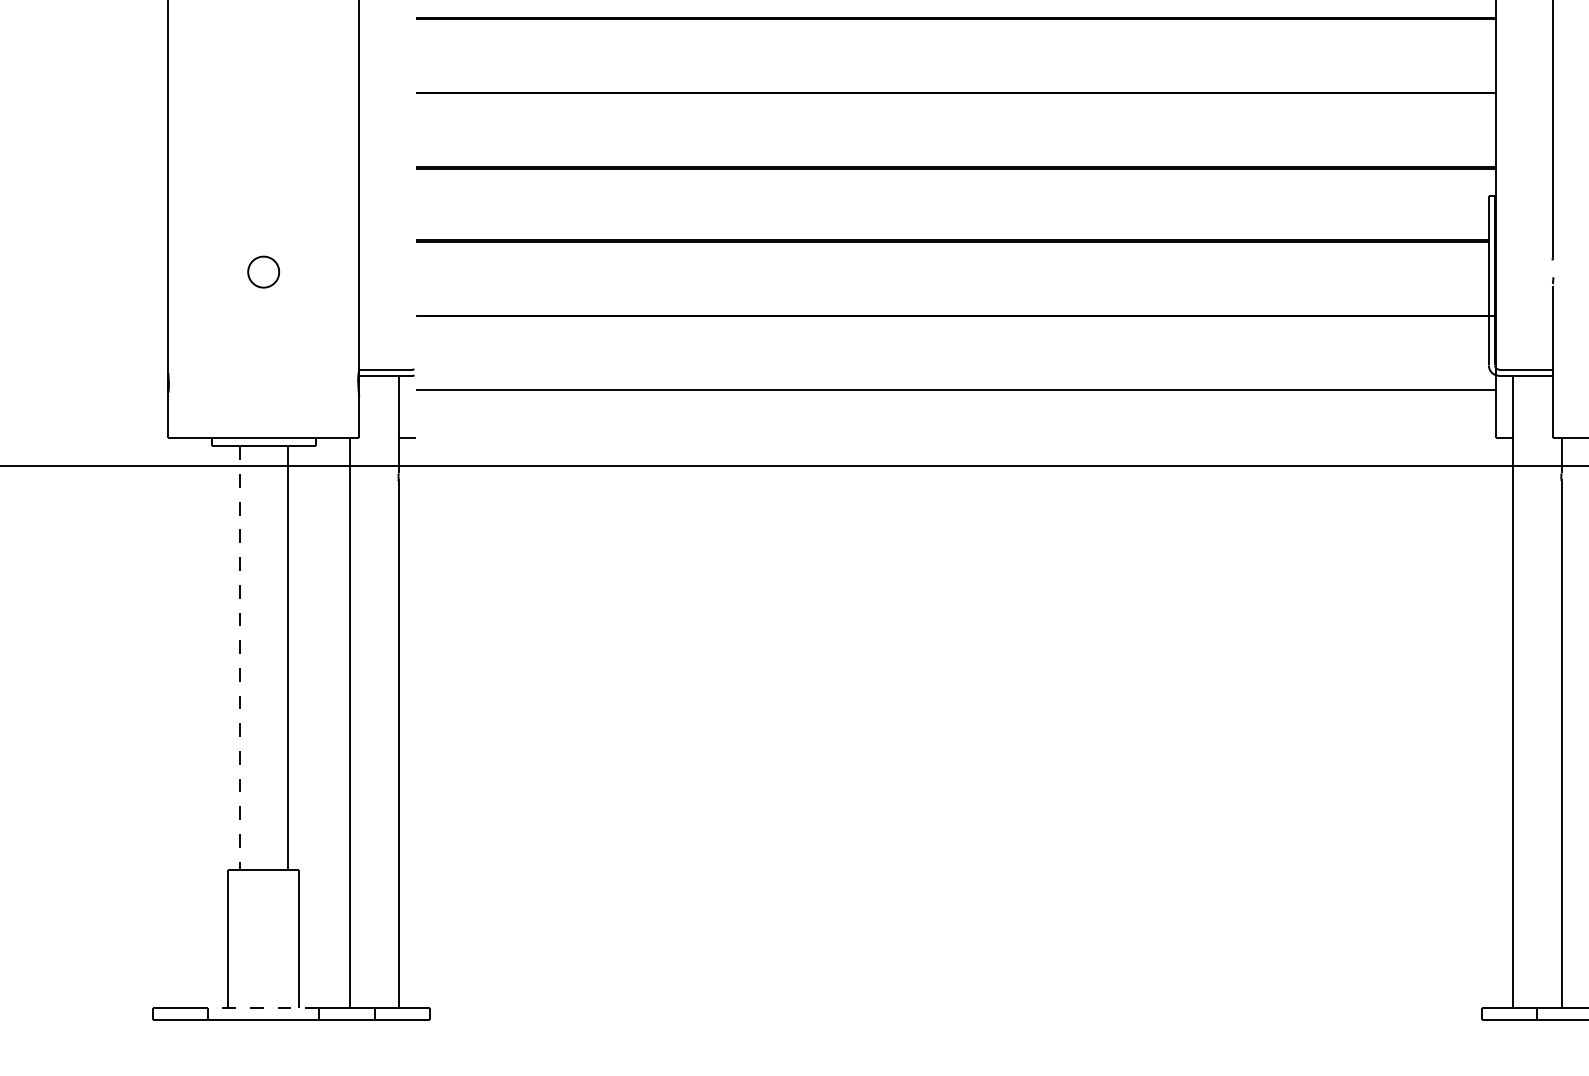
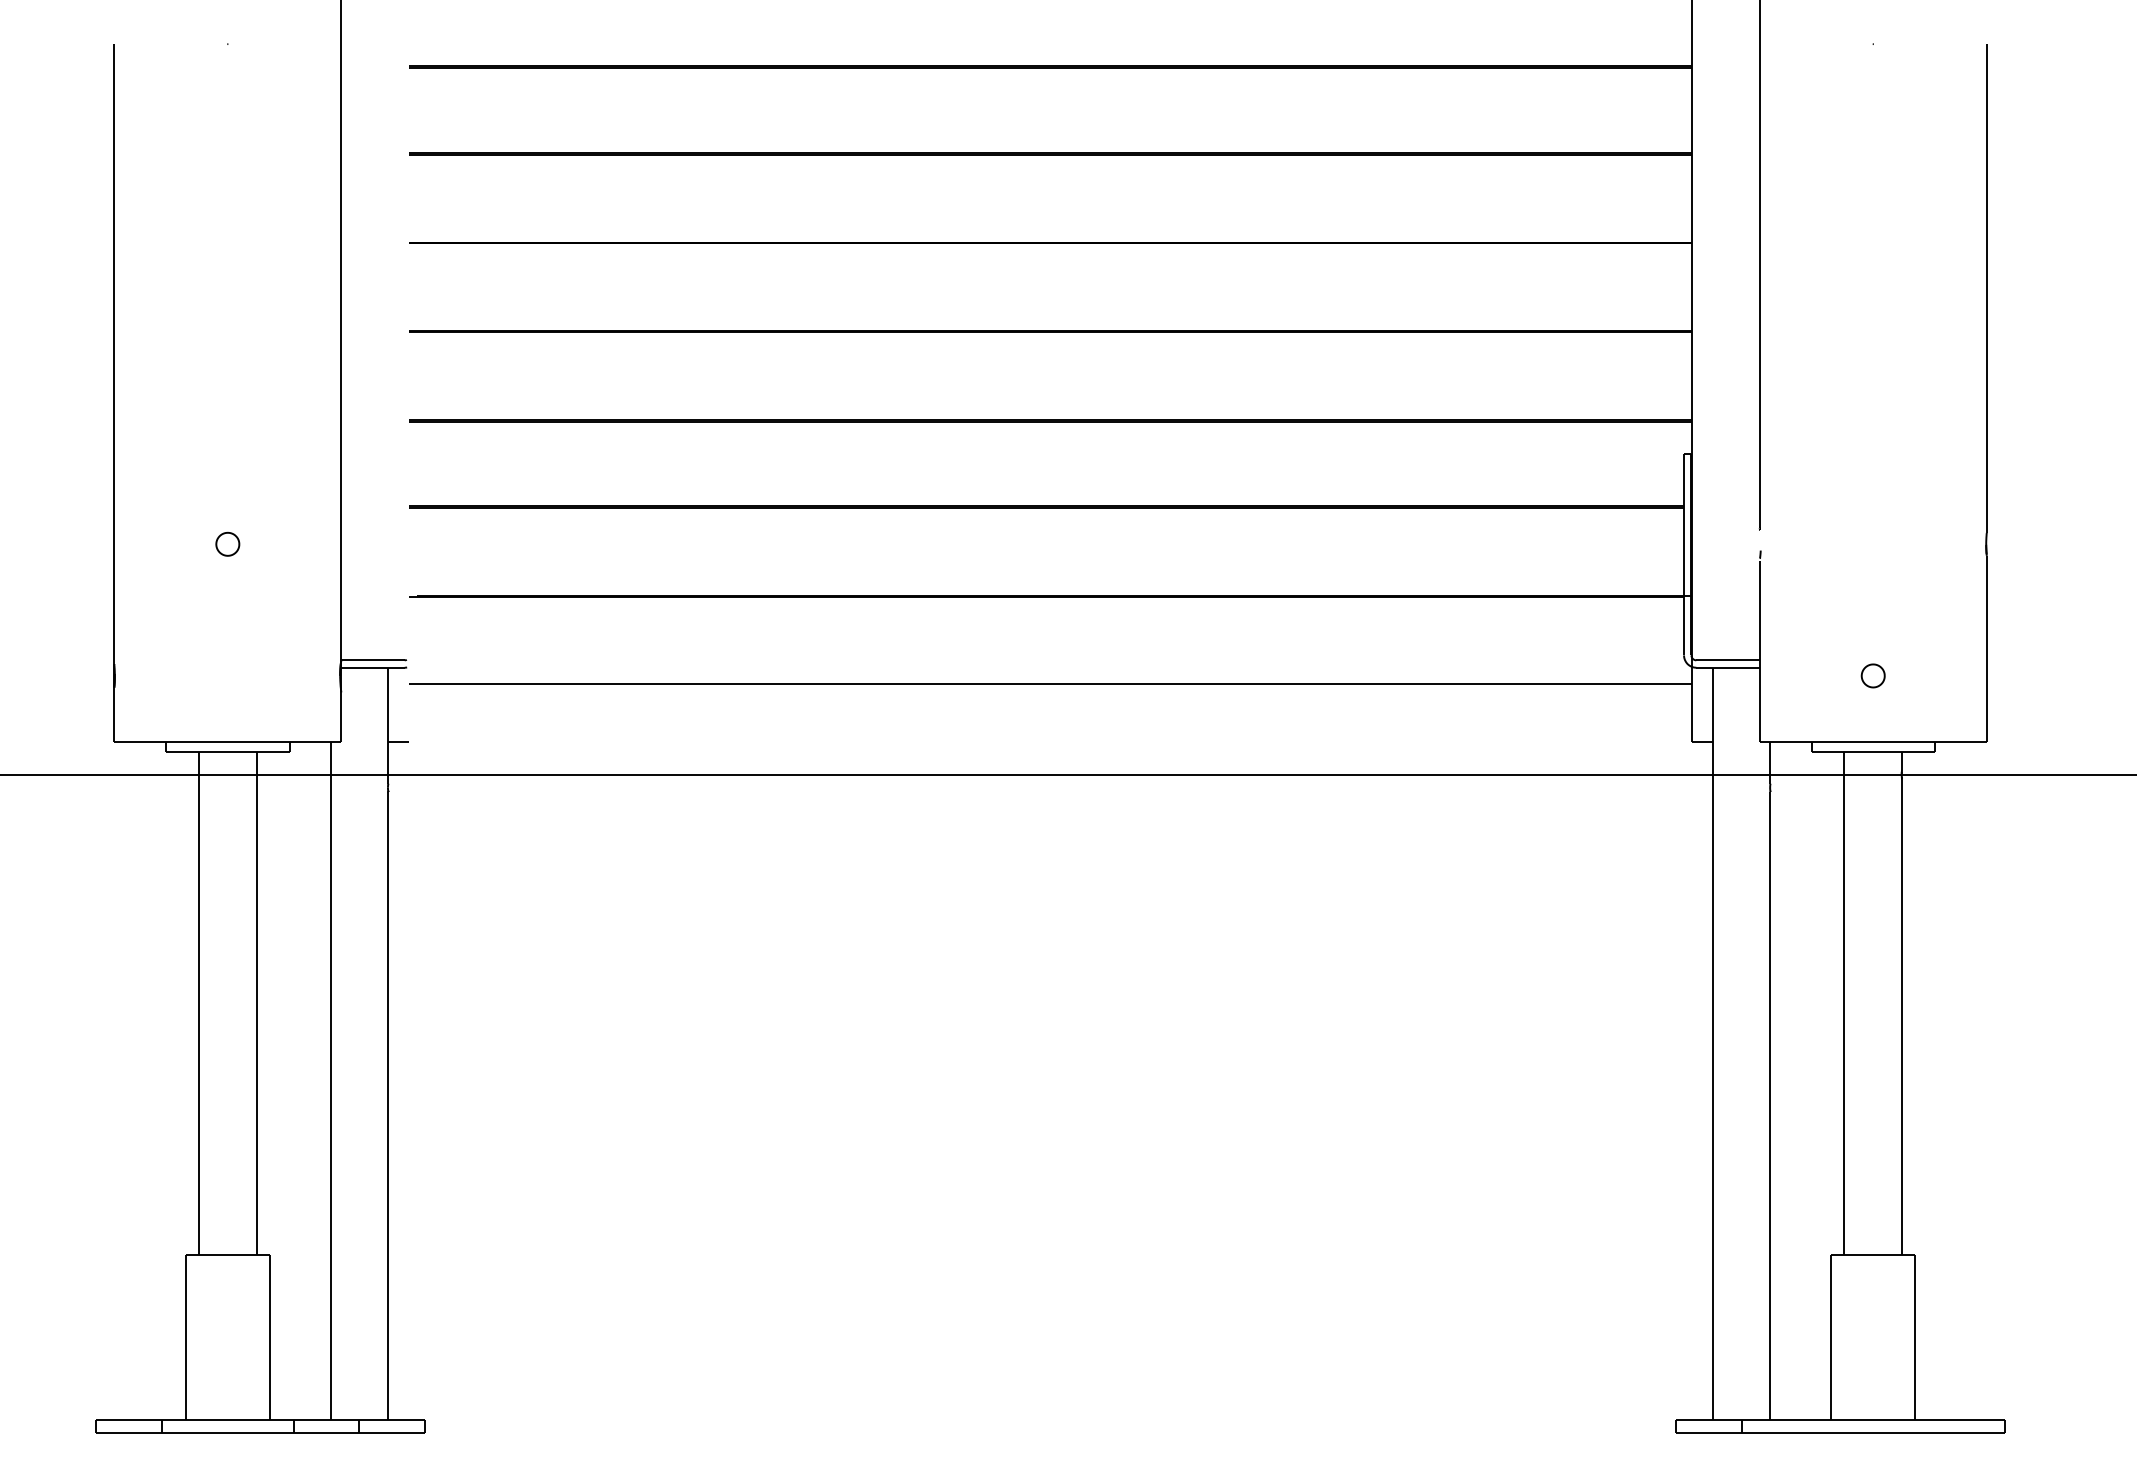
part: (263, 271) -> (227, 543), size x0.62
line: (239, 658) -> (199, 1003), dashed -> solid
line: (263, 1008) -> (227, 1419), dashed -> solid

